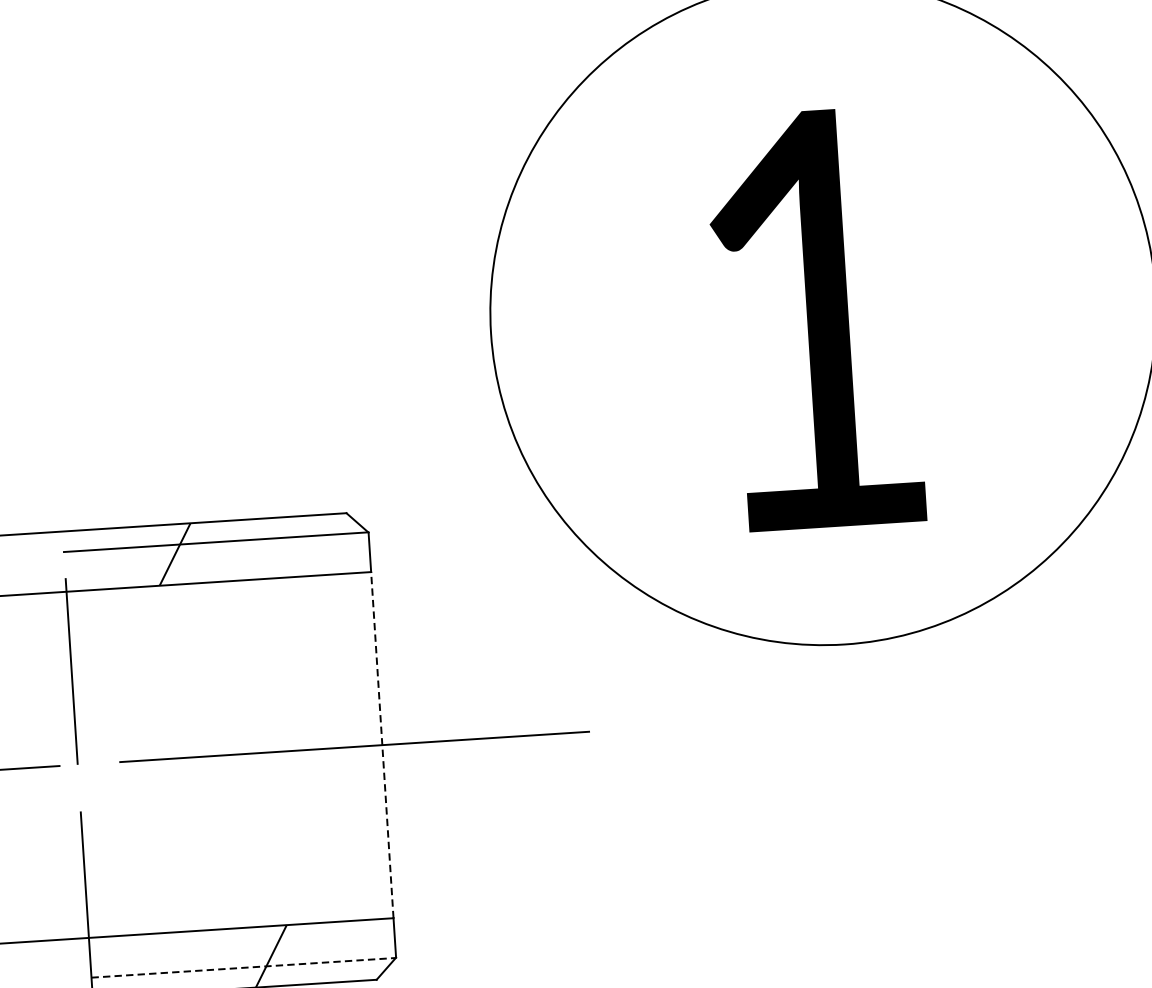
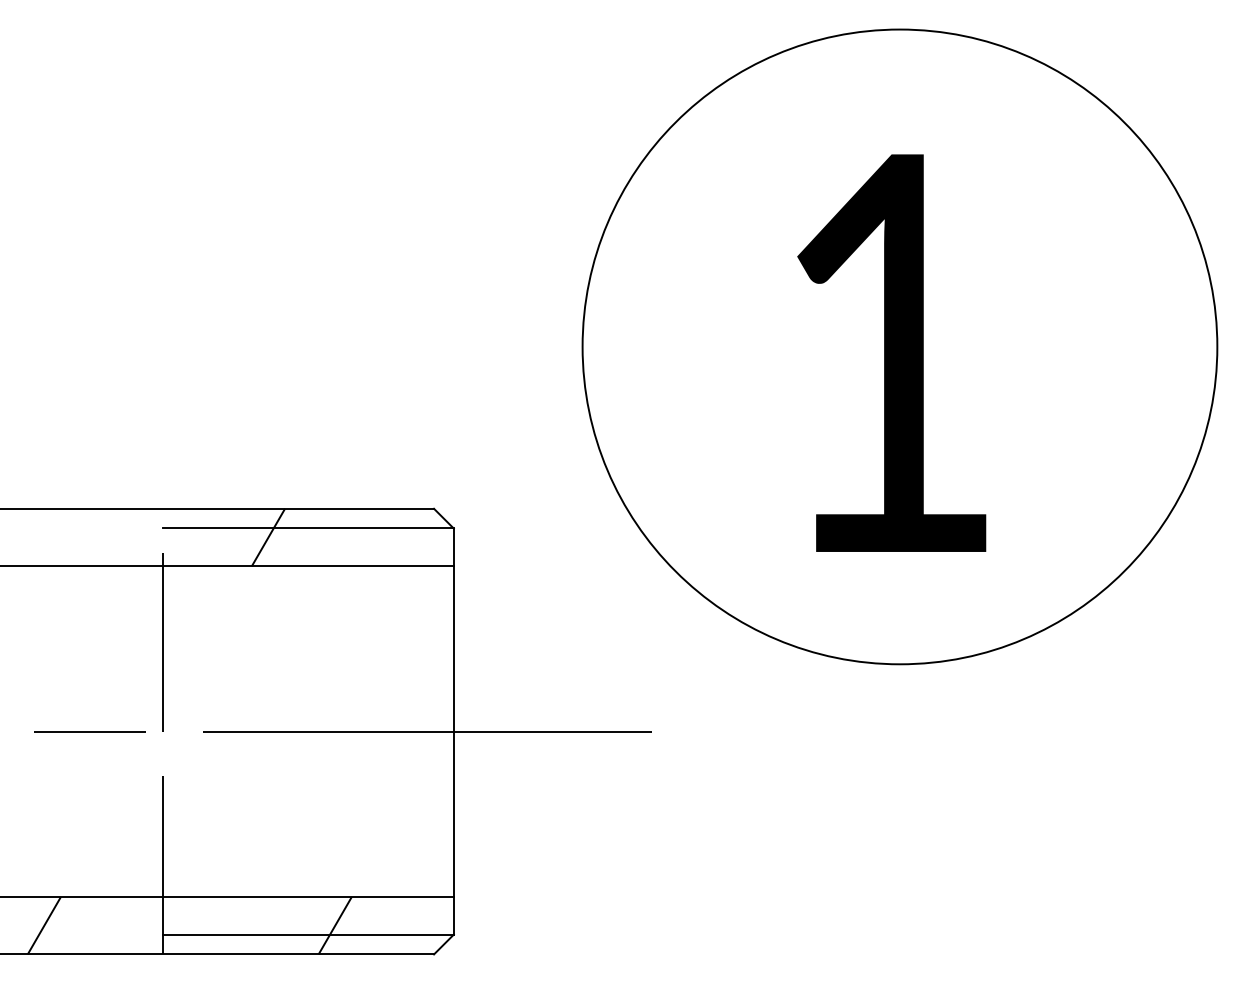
line: (381, 745) -> (453, 731), dashed -> solid
line: (243, 967) -> (308, 934), dashed -> solid

